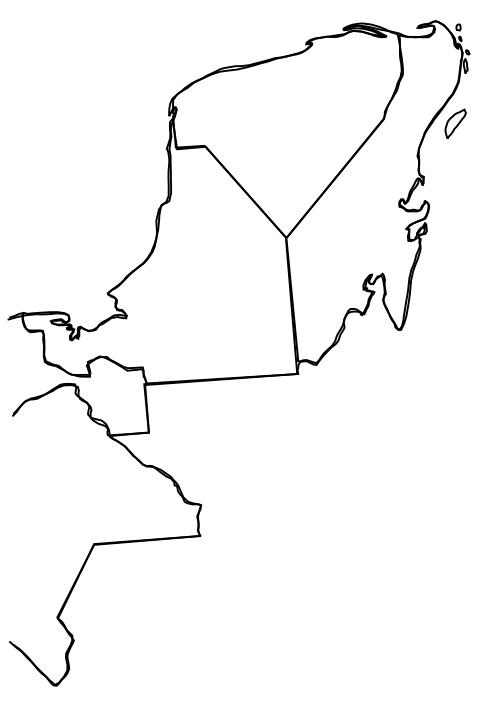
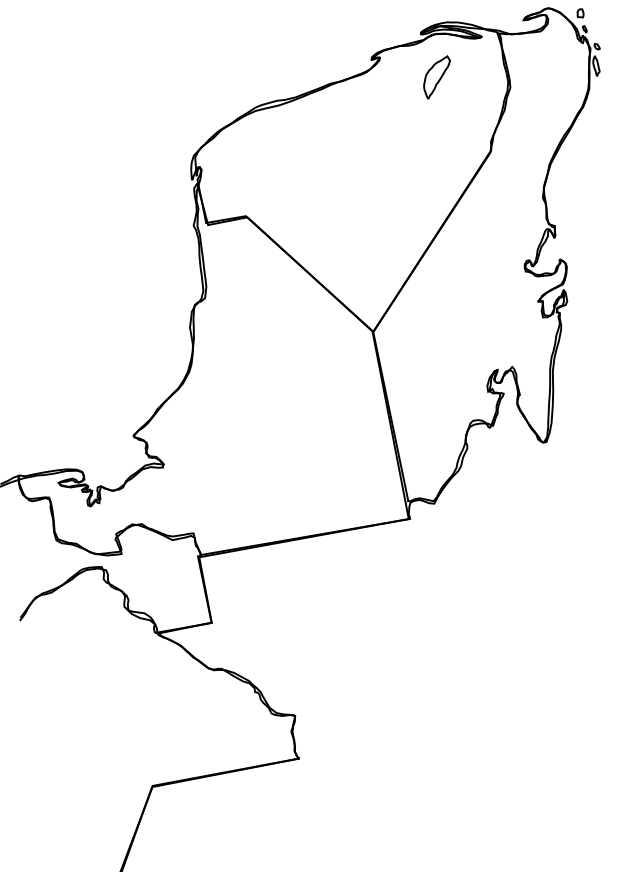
part: (455, 123) -> (437, 76), moved

